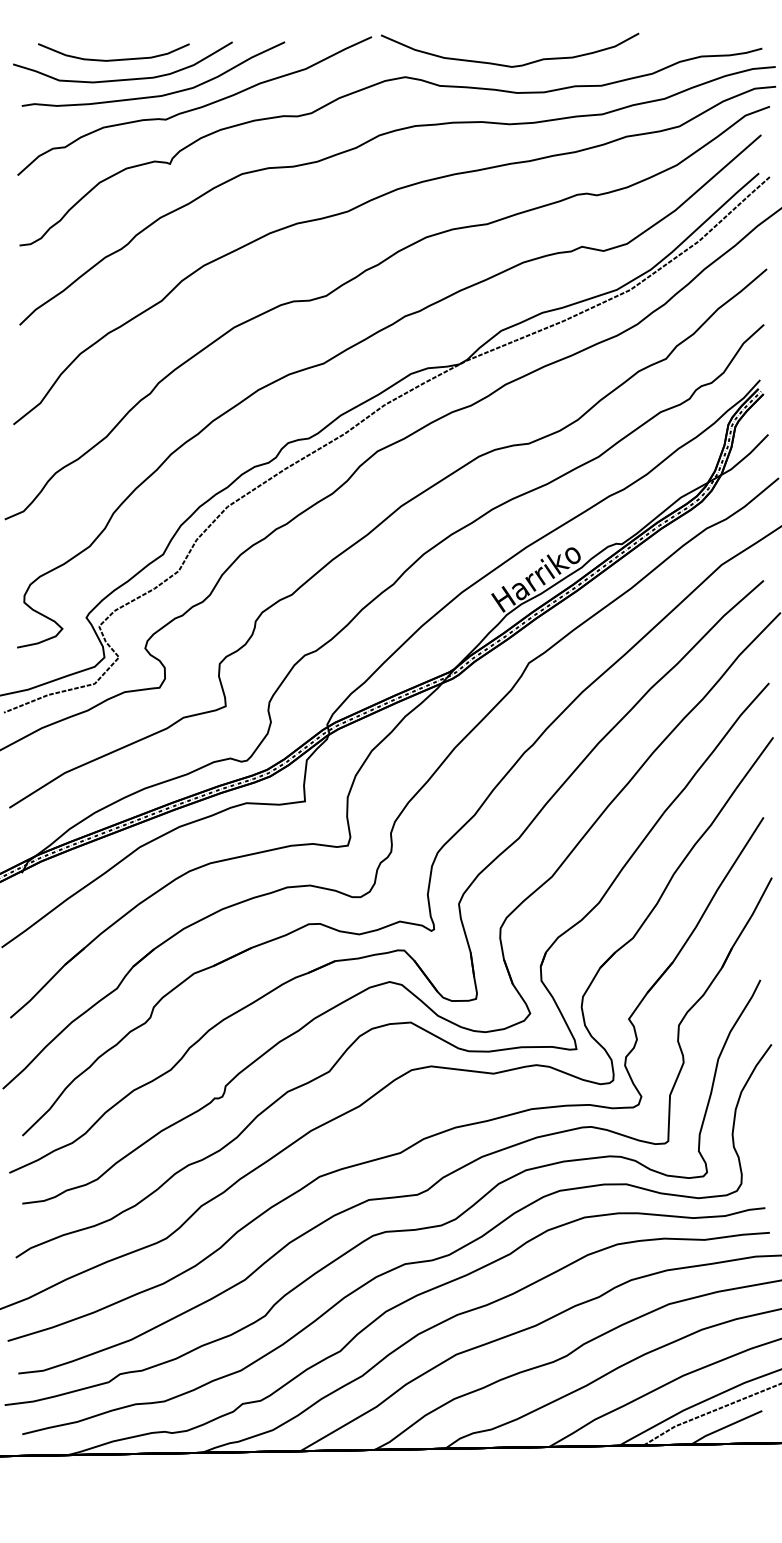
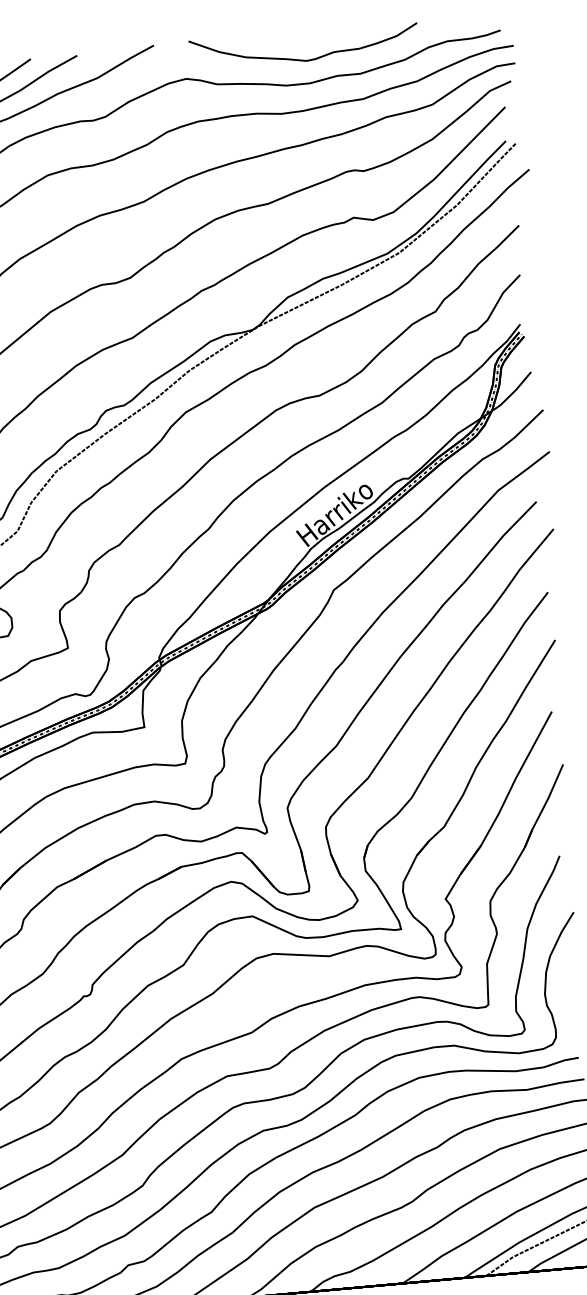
curve: (510, 65) -> (305, 59), moved

